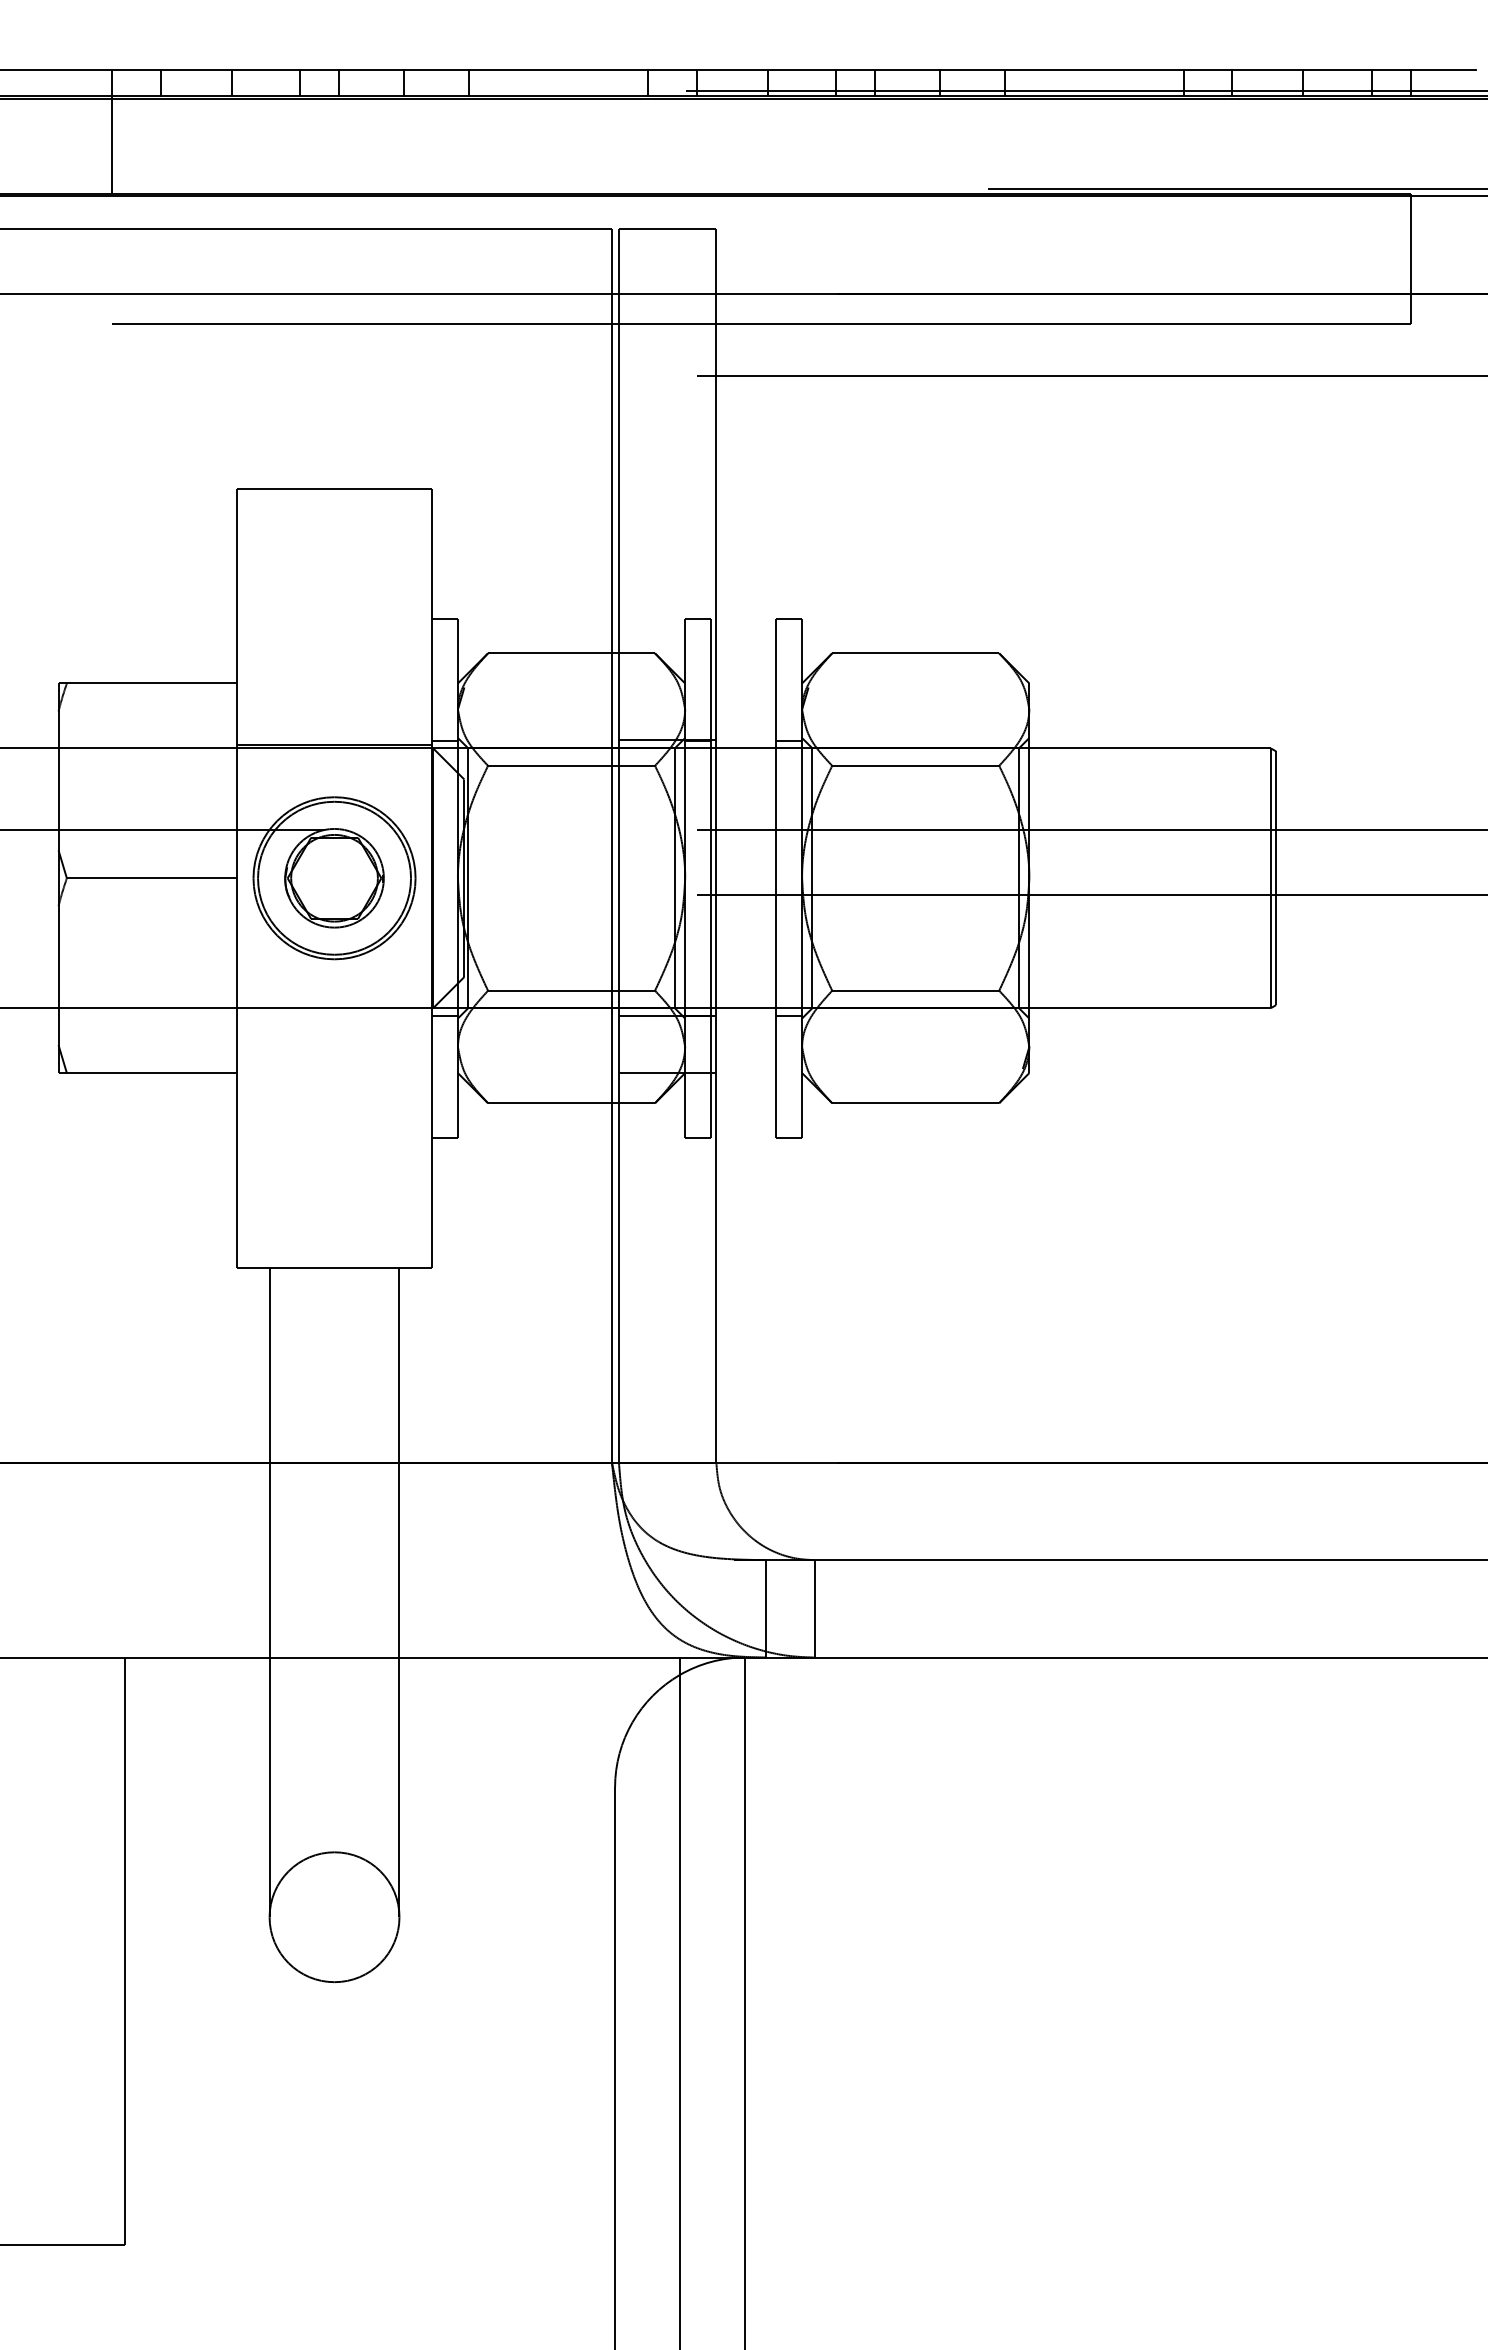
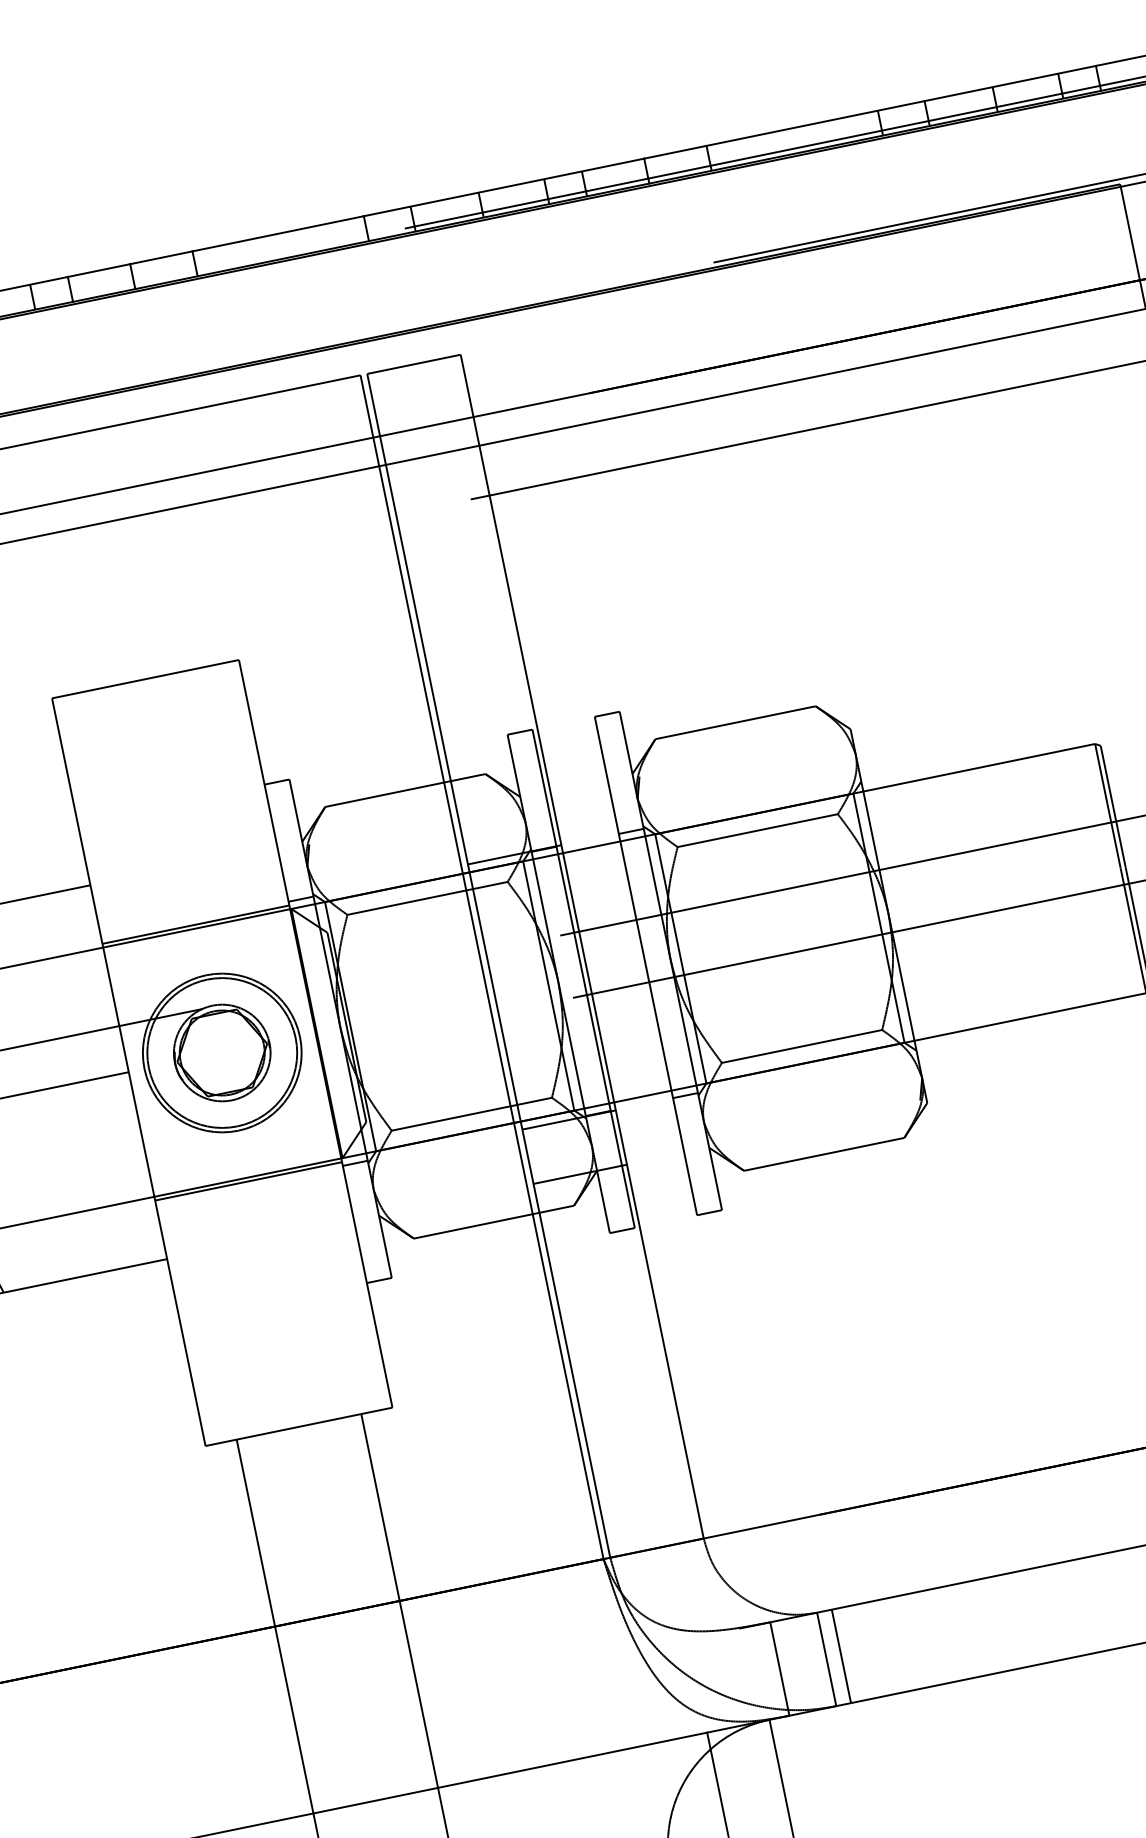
line: (334, 1012) -> (248, 1181), added
line: (829, 1608) -> (840, 1656), added

